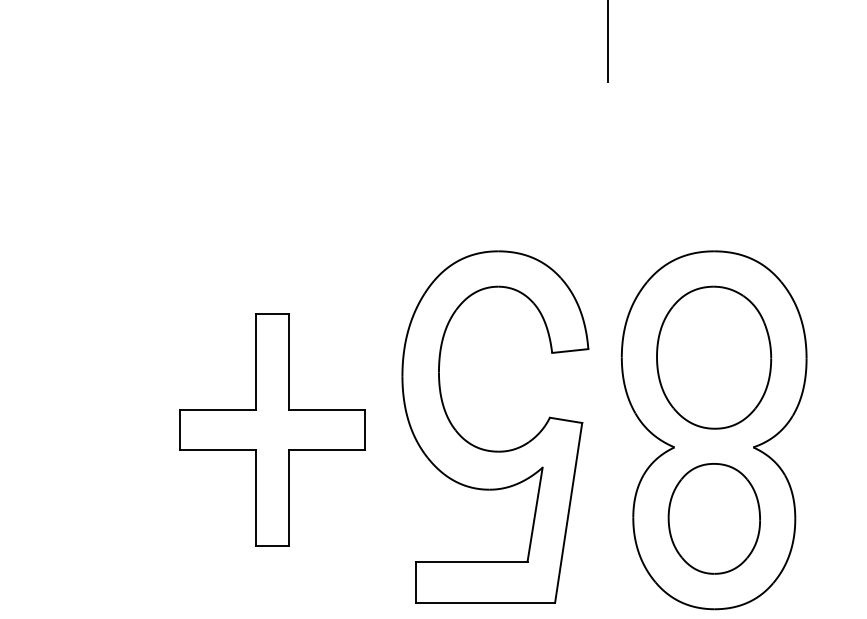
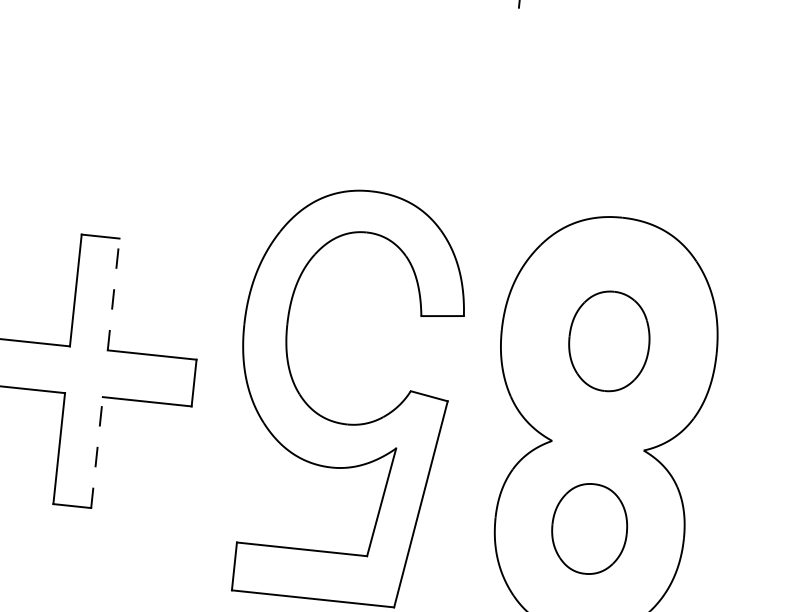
part: (714, 357) -> (609, 341), size x0.6
line: (288, 361) -> (113, 293), solid -> dashed
line: (288, 497) -> (96, 452), solid -> dashed
part: (713, 518) -> (588, 528), size x0.7

